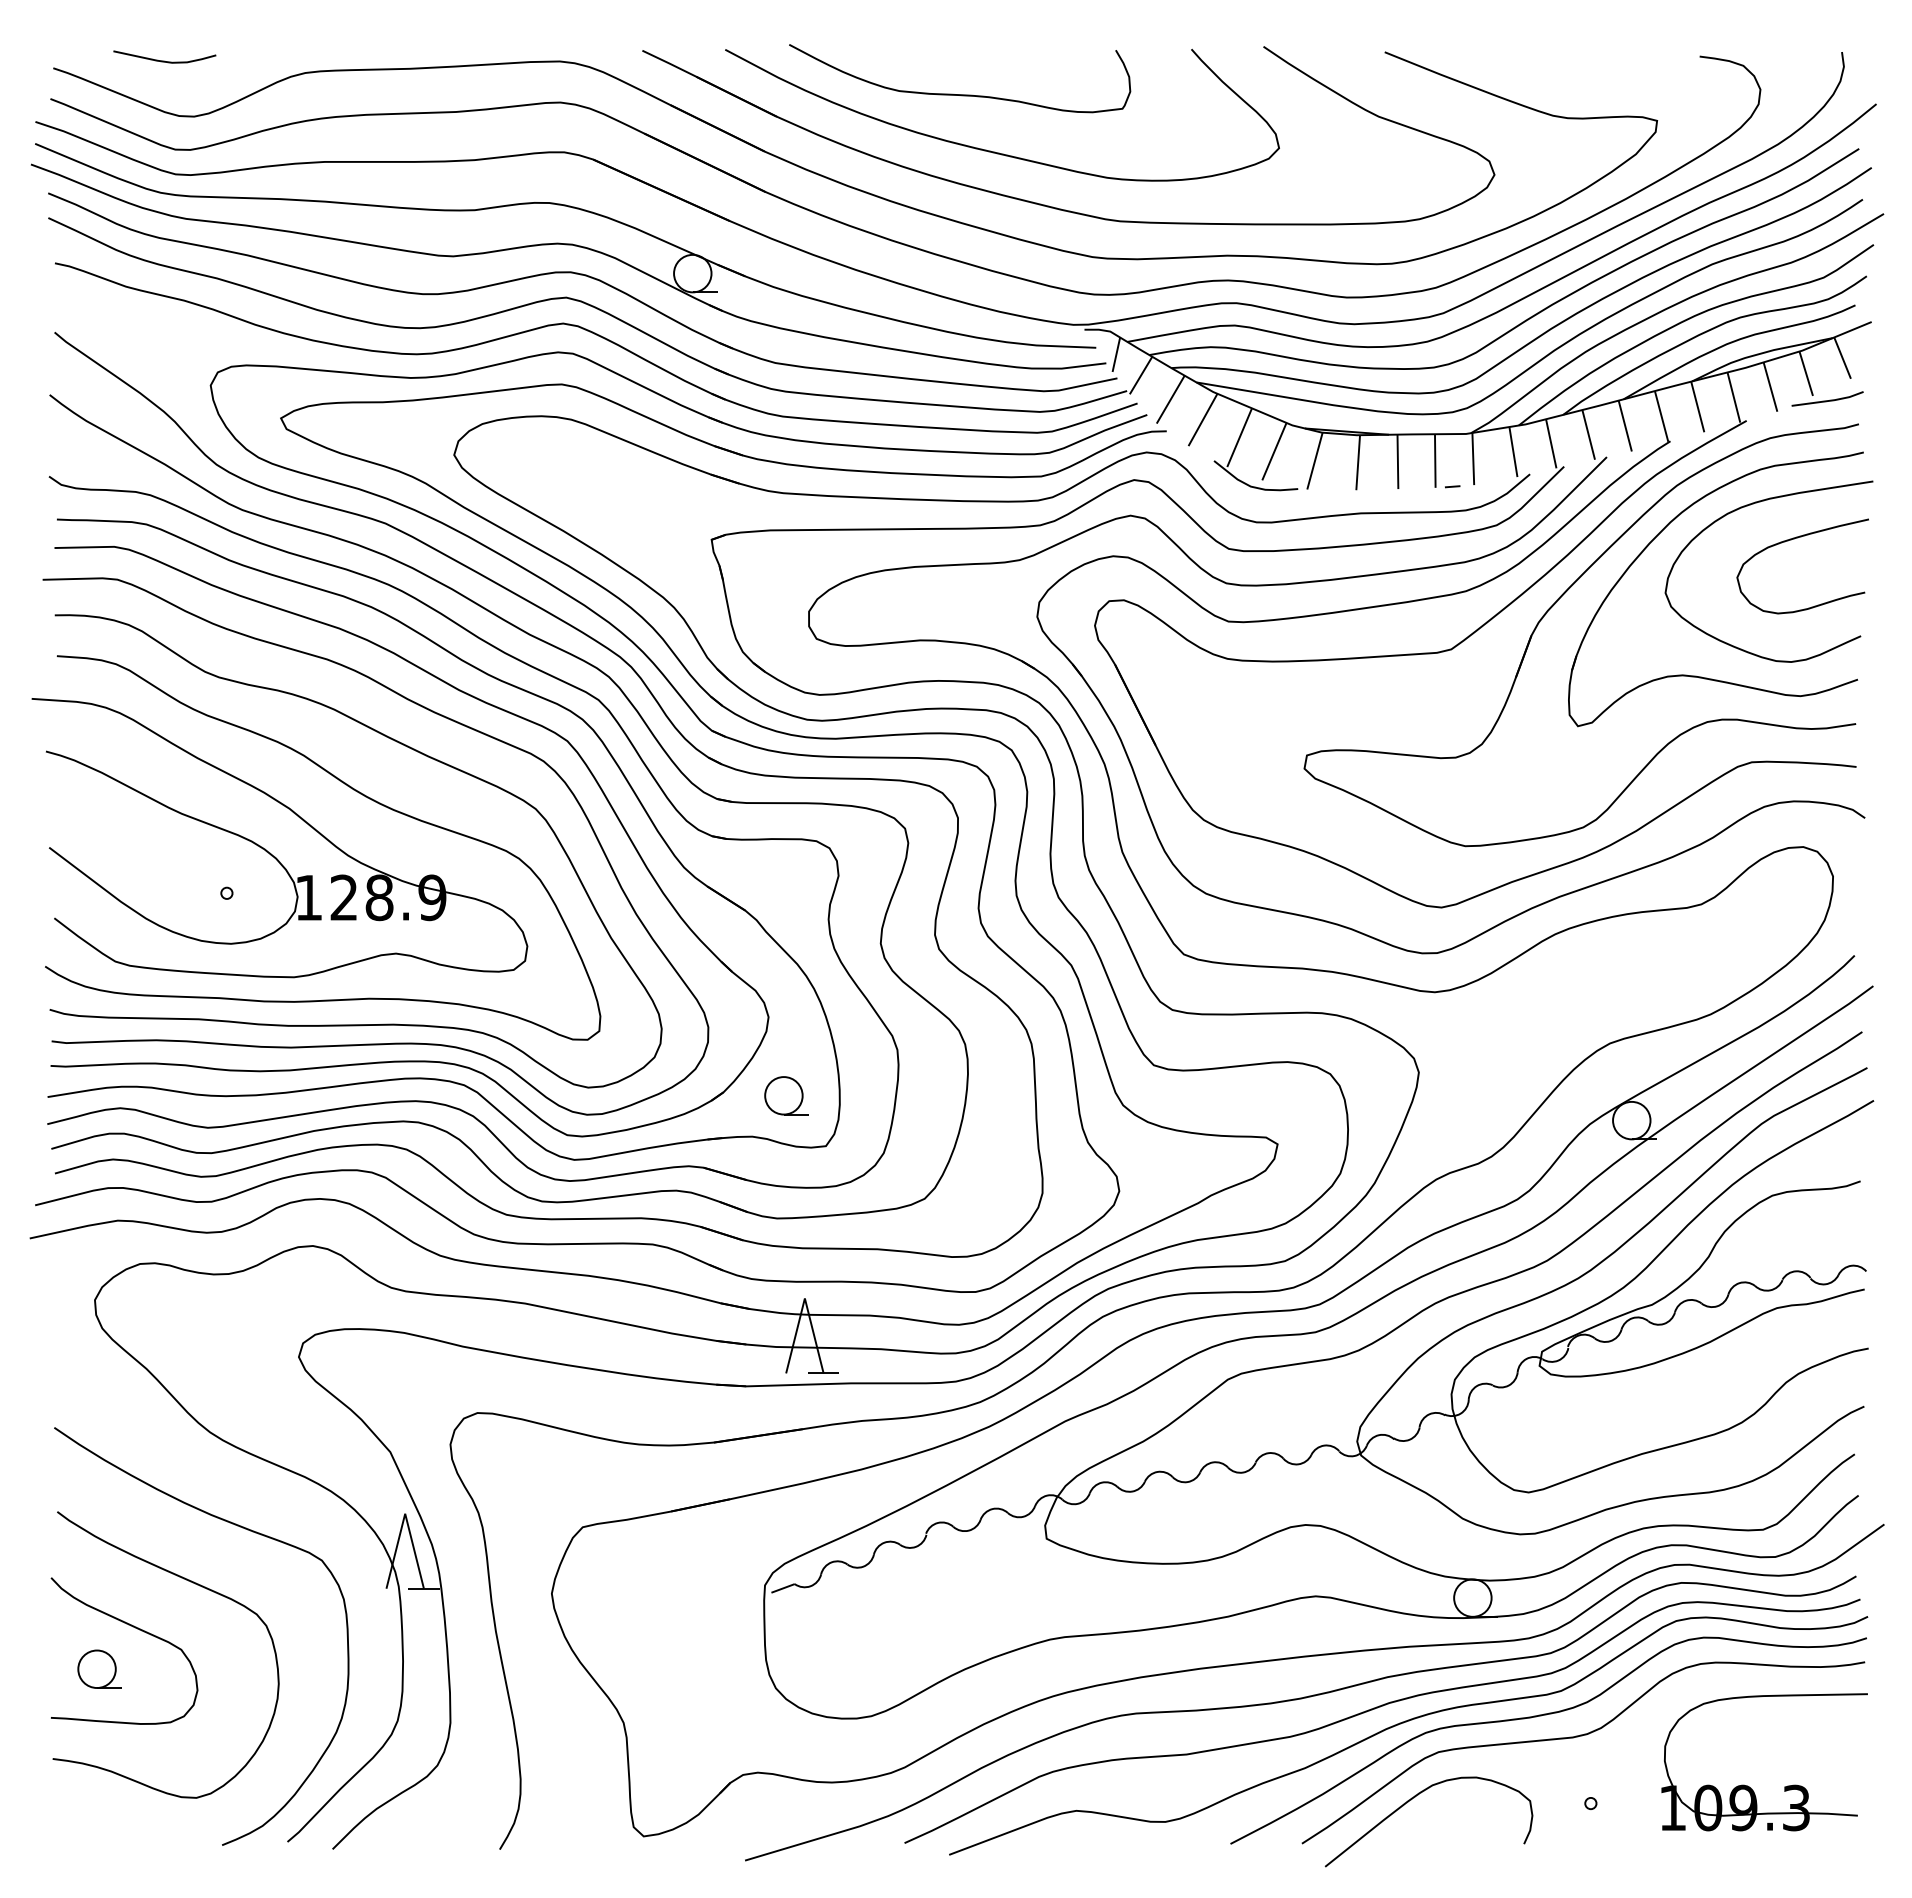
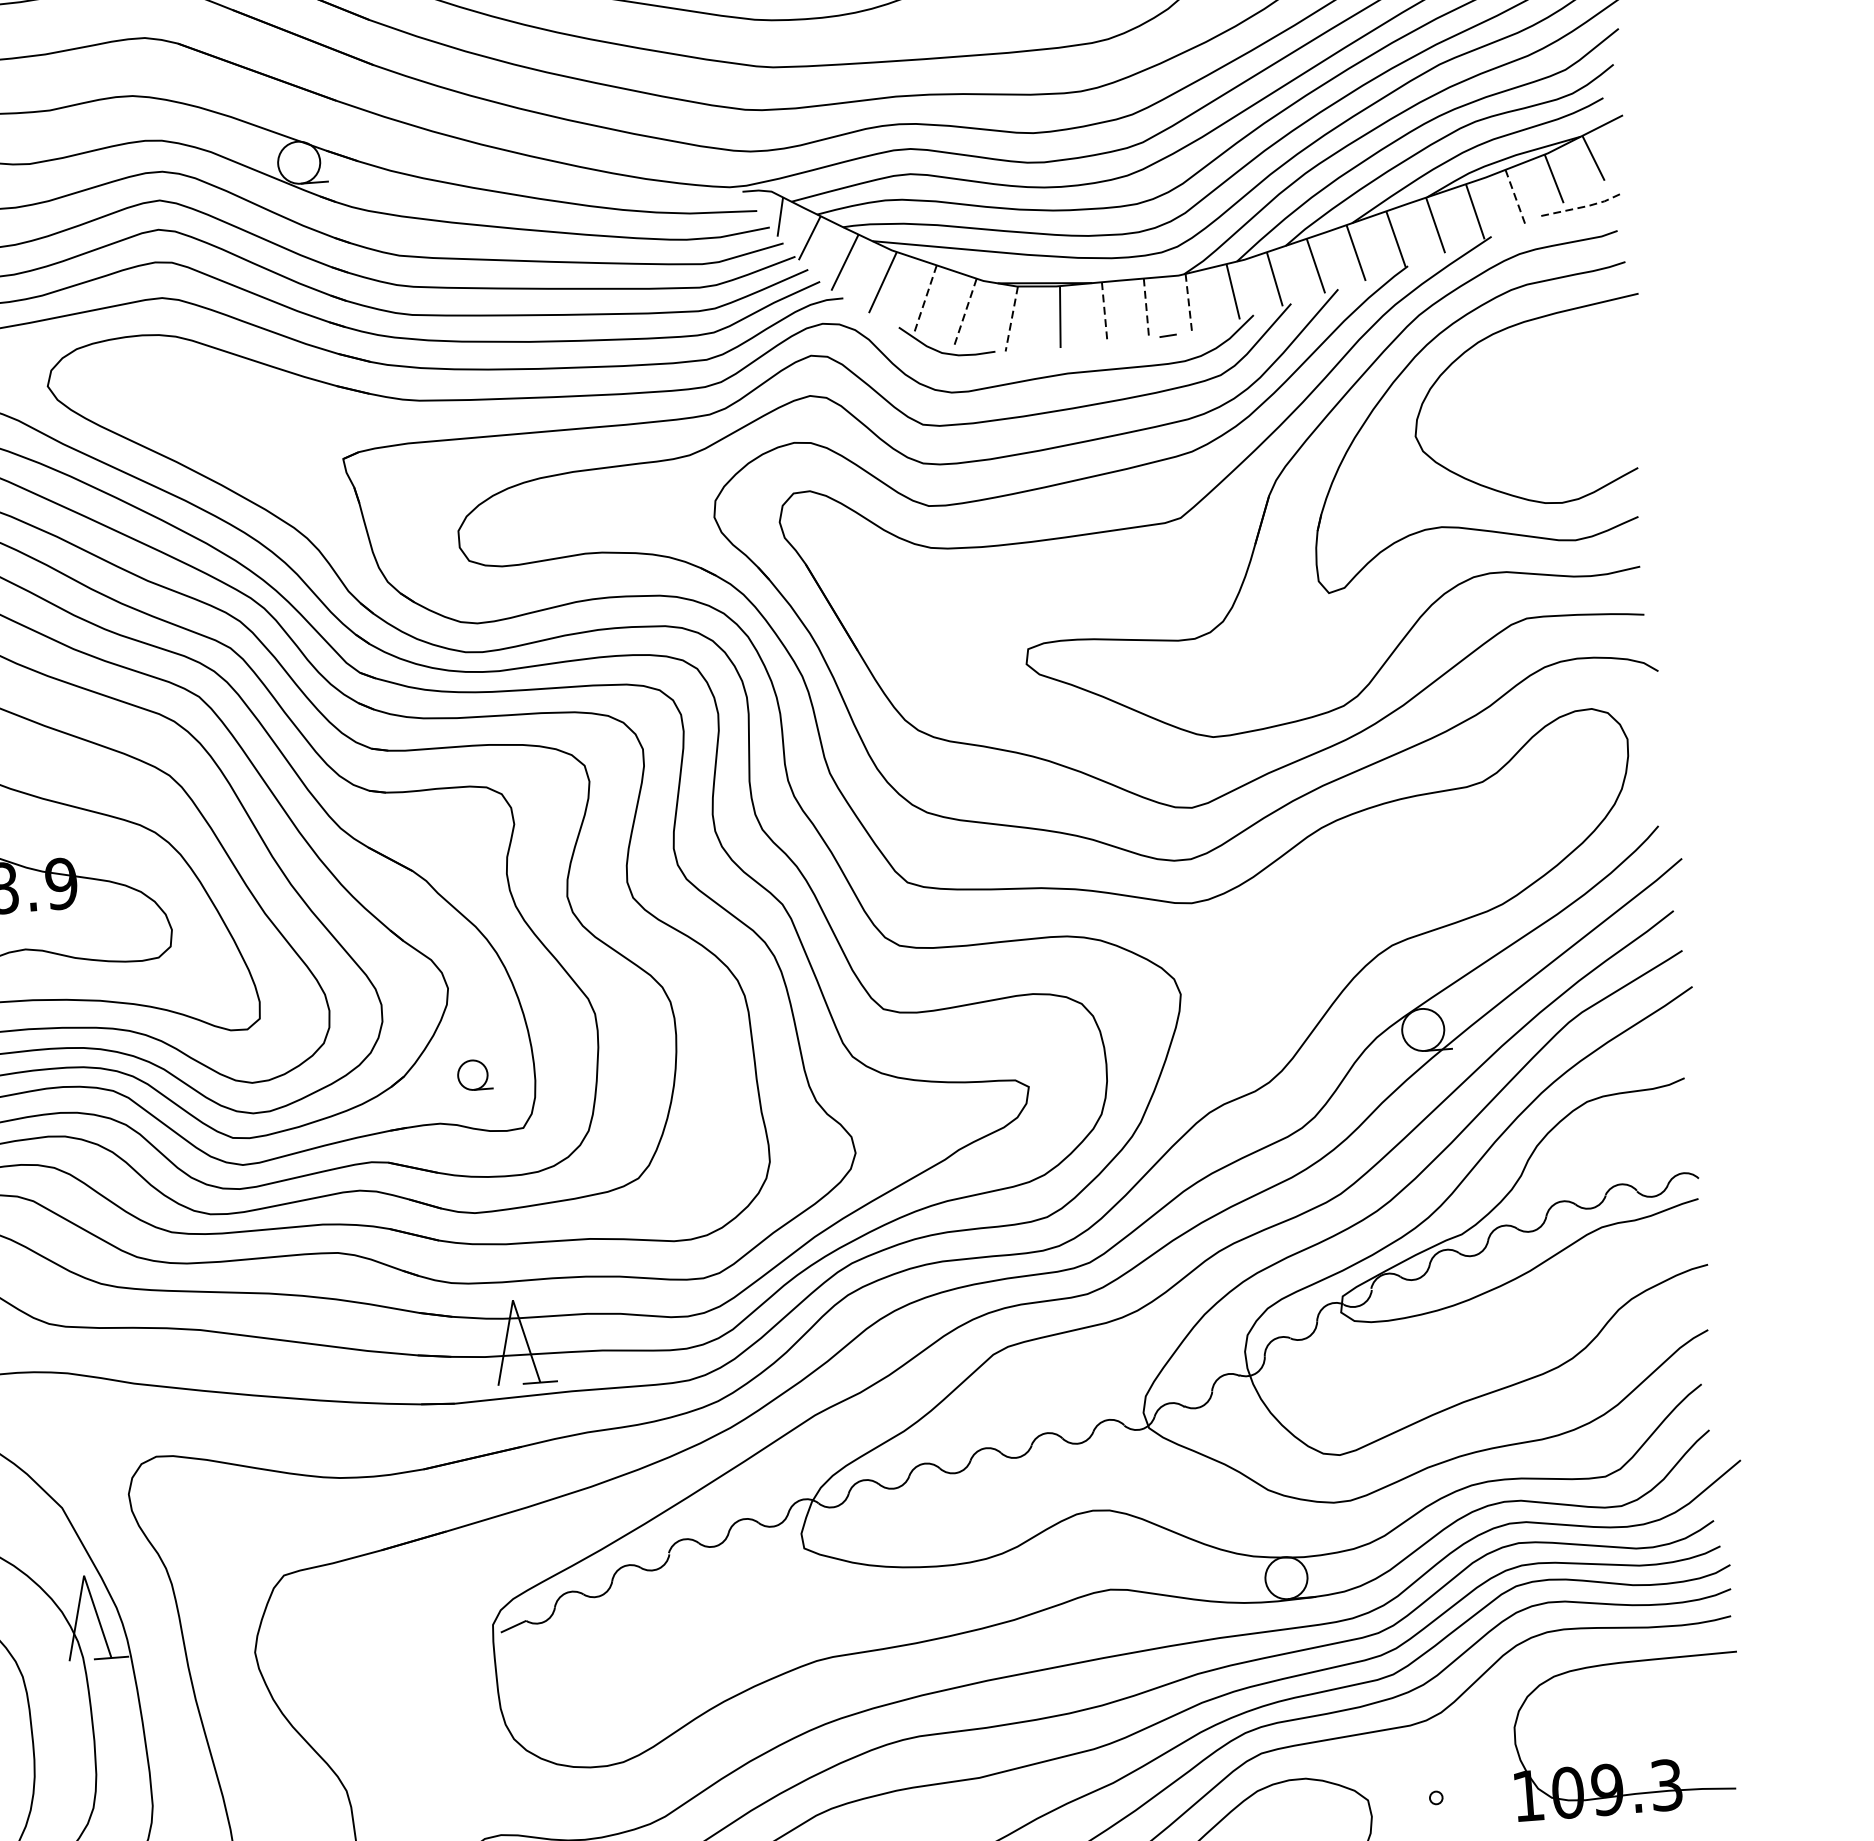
line: (1770, 387) -> (1515, 197), solid -> dashed
line: (1828, 400) -> (1581, 206), solid -> dashed
line: (1239, 437) -> (925, 299), solid -> dashed
line: (1274, 452) -> (965, 312), solid -> dashed
line: (1473, 459) -> (1189, 303), solid -> dashed
line: (1314, 461) -> (1011, 319), solid -> dashed
line: (1435, 461) -> (1146, 309), solid -> dashed
line: (1397, 462) -> (1104, 313), solid -> dashed
curve: (1794, 539) -> (1555, 365), removed
part: (786, 1095) -> (474, 1074), size x0.7

